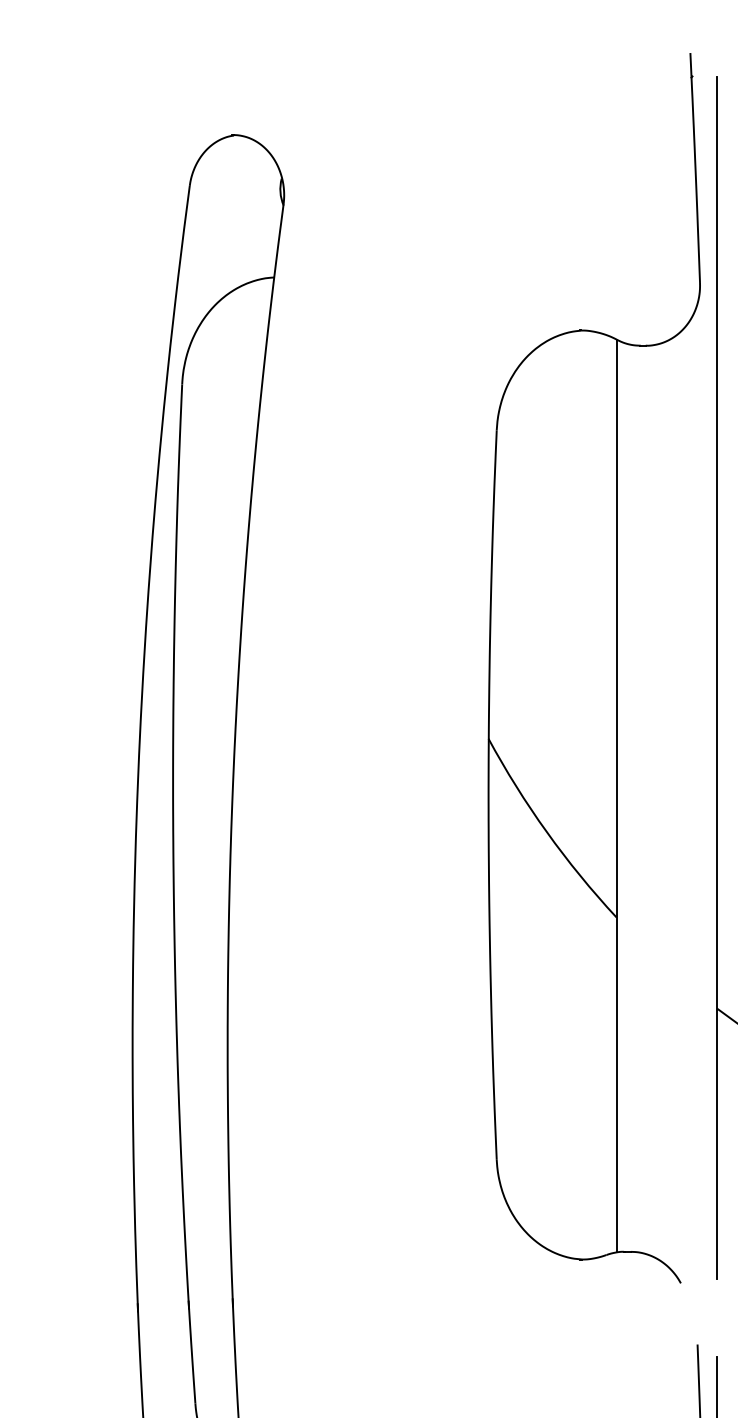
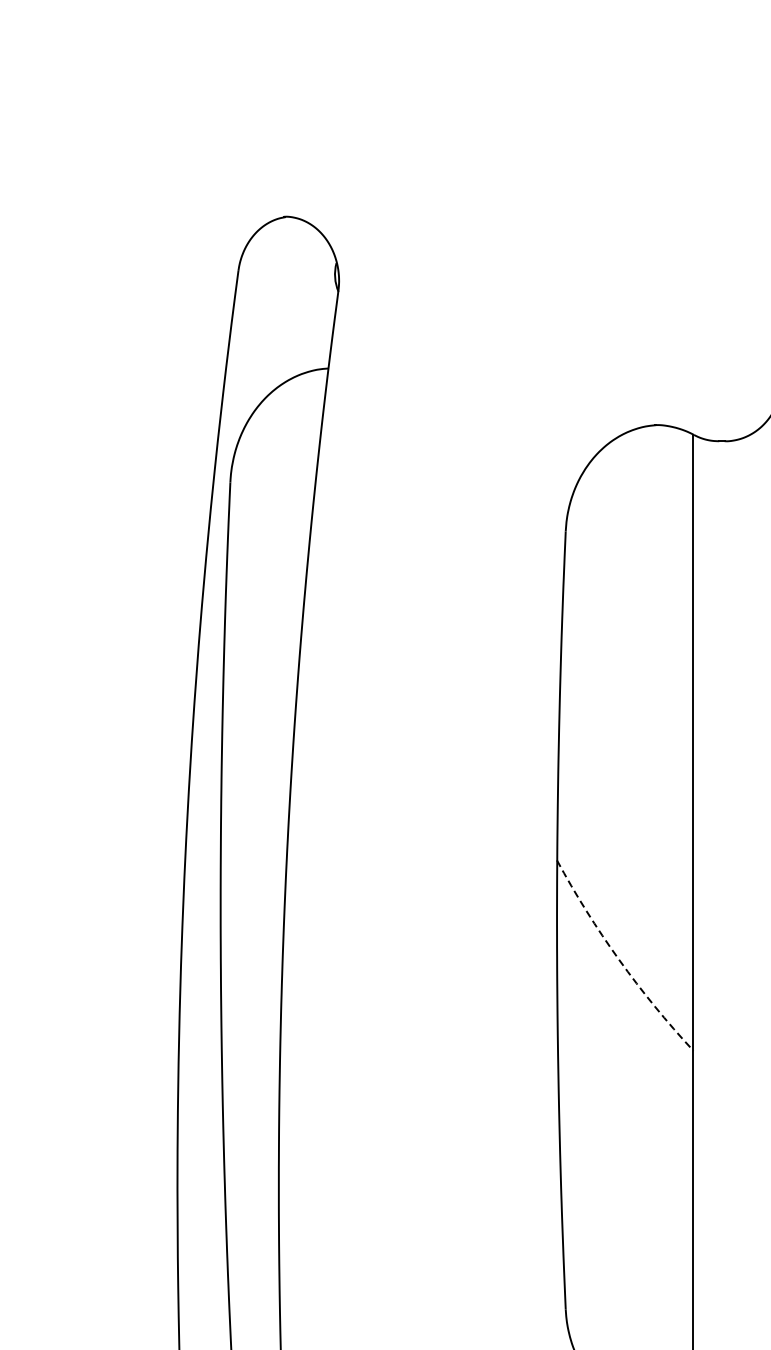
arc: (546, 832) -> (618, 960), solid -> dashed

